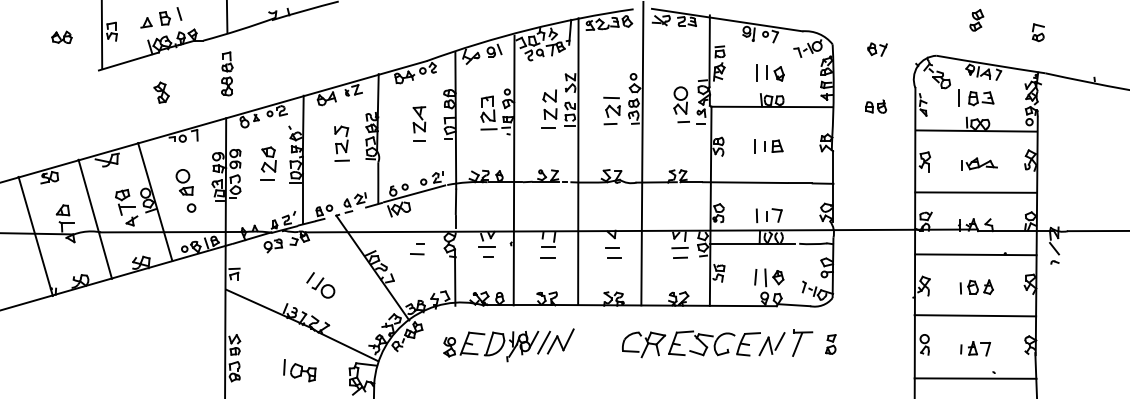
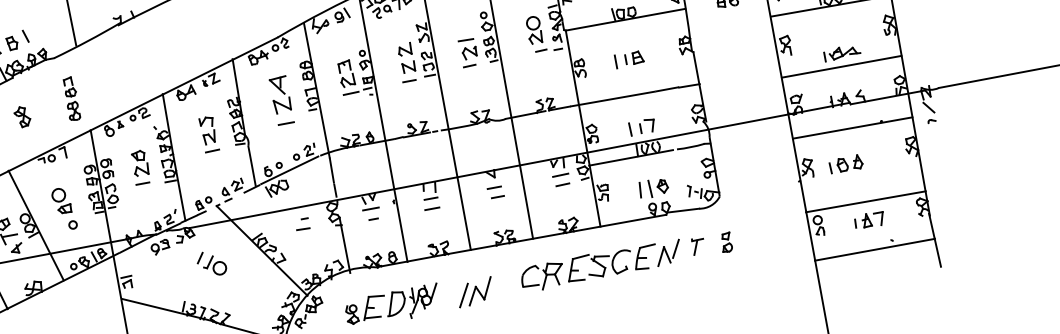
part: (227, 73) -> (71, 98), moved
part: (419, 123) -> (281, 100), size x1.4
part: (979, 163) -> (842, 52), moved
part: (320, 285) -> (211, 263), moved
part: (976, 287) -> (845, 164), moved
line: (975, 315) -> (865, 201), moved
part: (555, 341) -> (474, 292), moved
part: (802, 342) -> (698, 245), size x0.6

